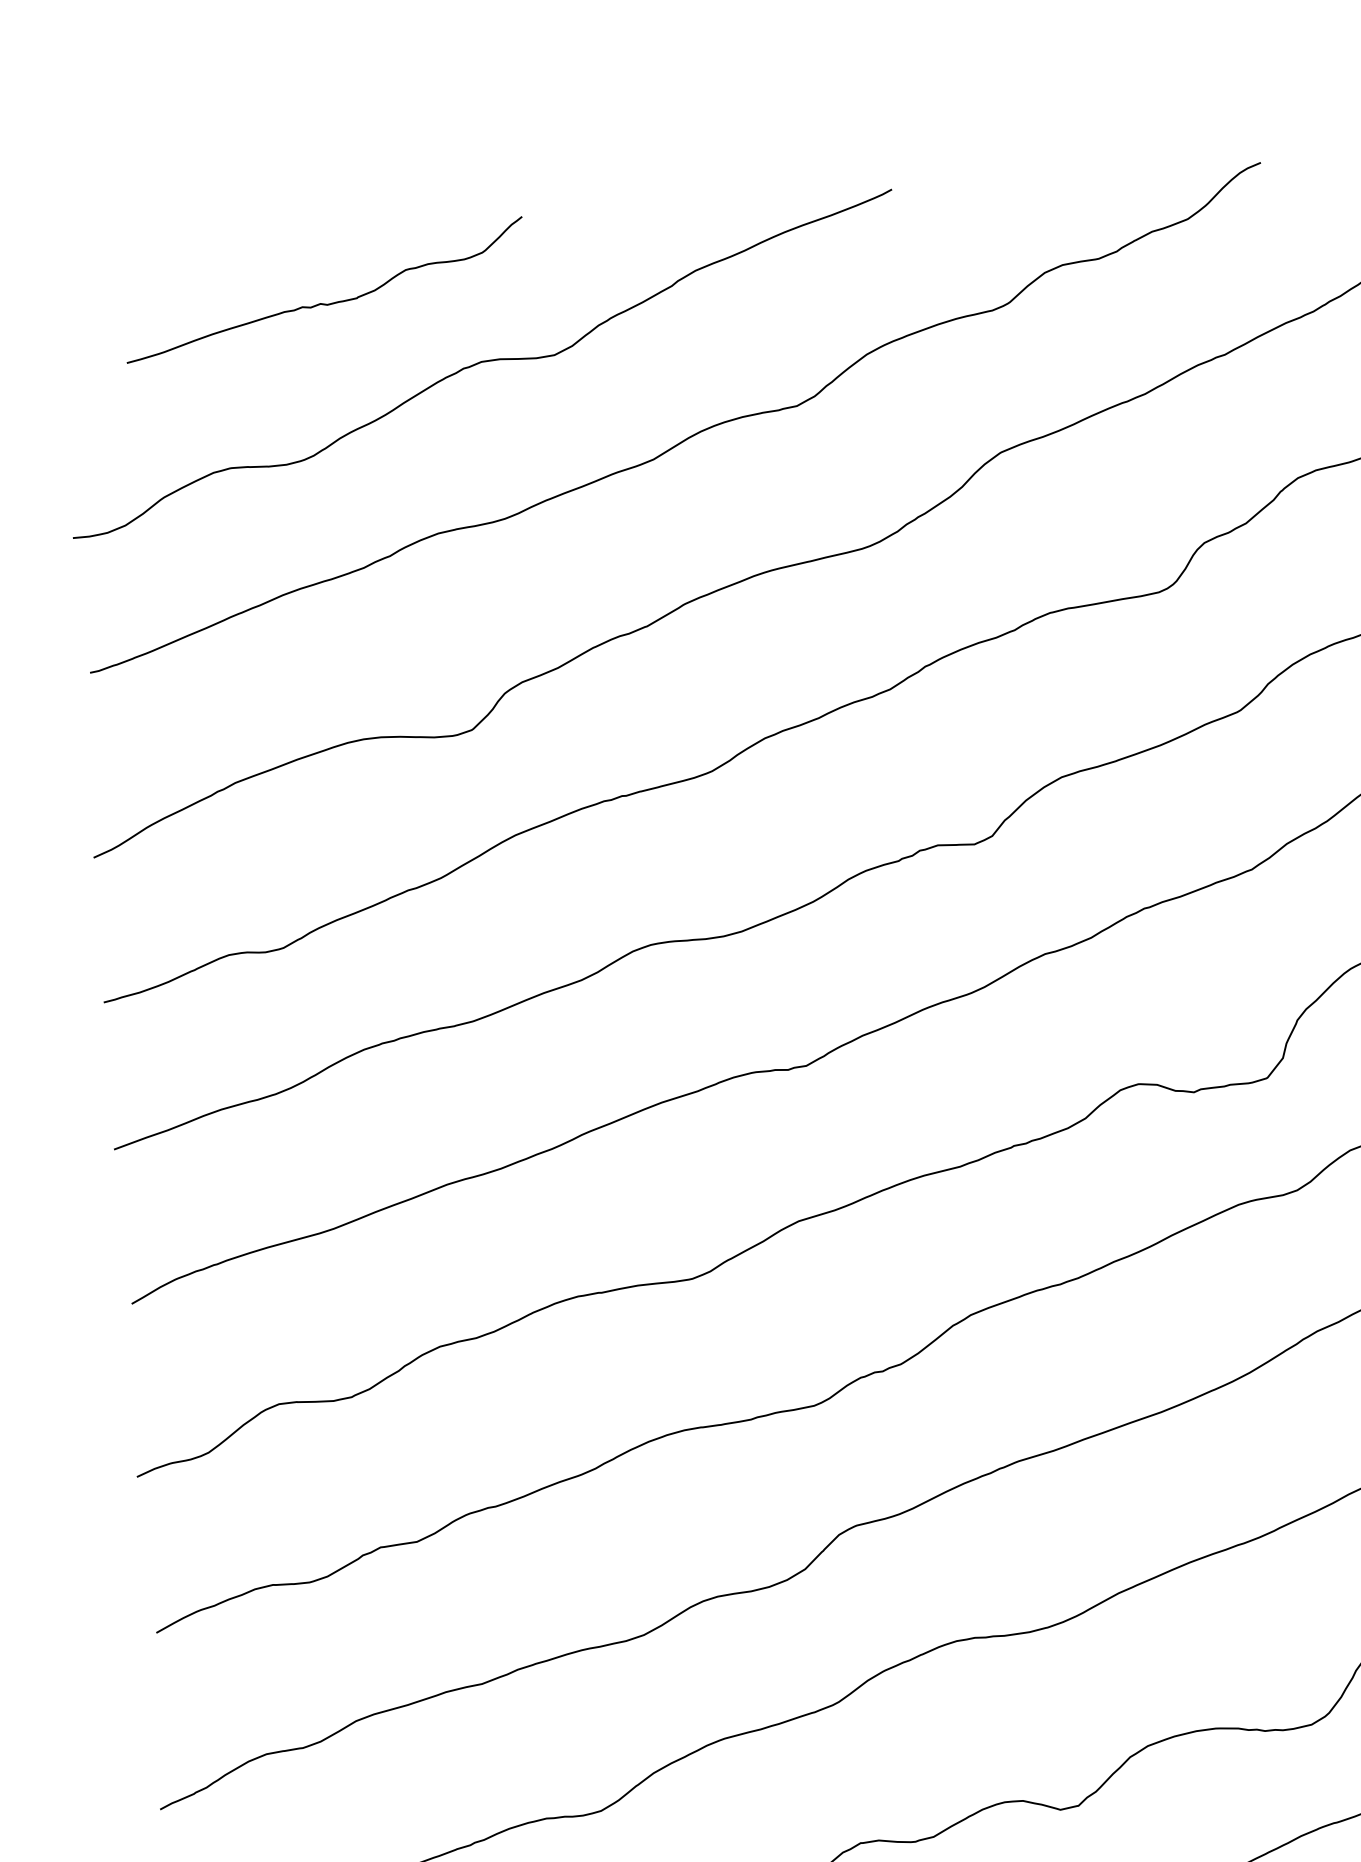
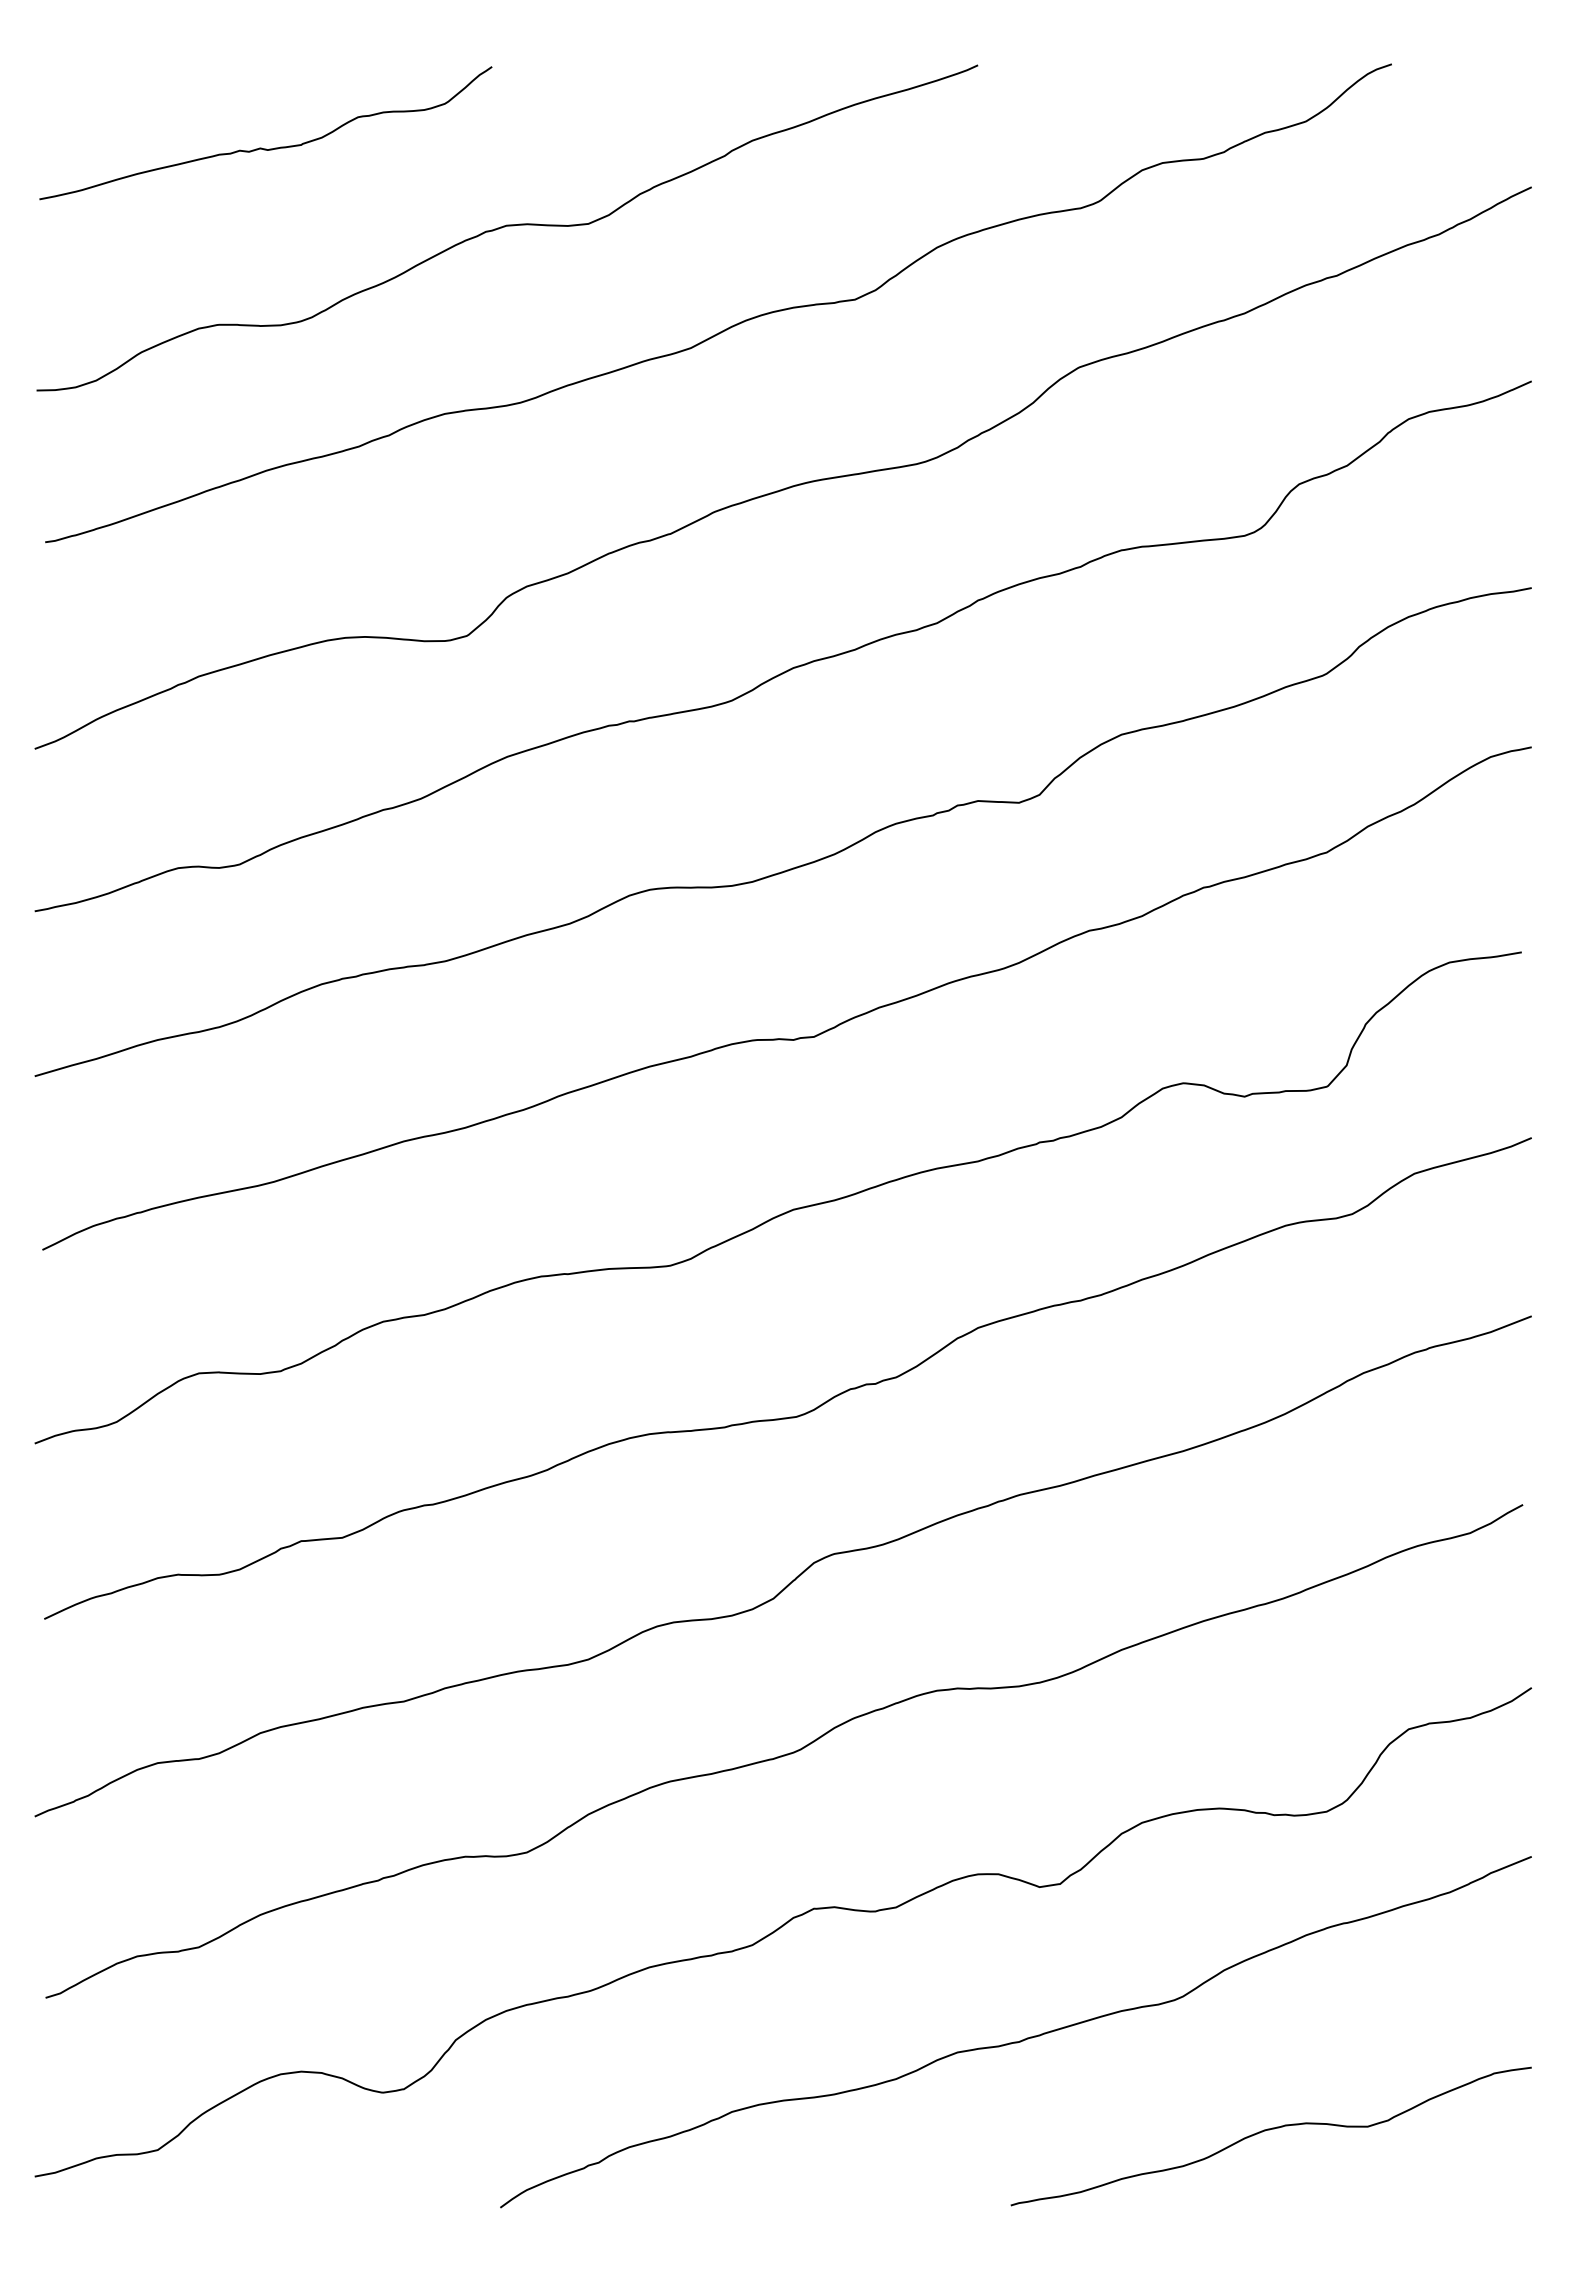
curve: (321, 302) -> (261, 147), moved

